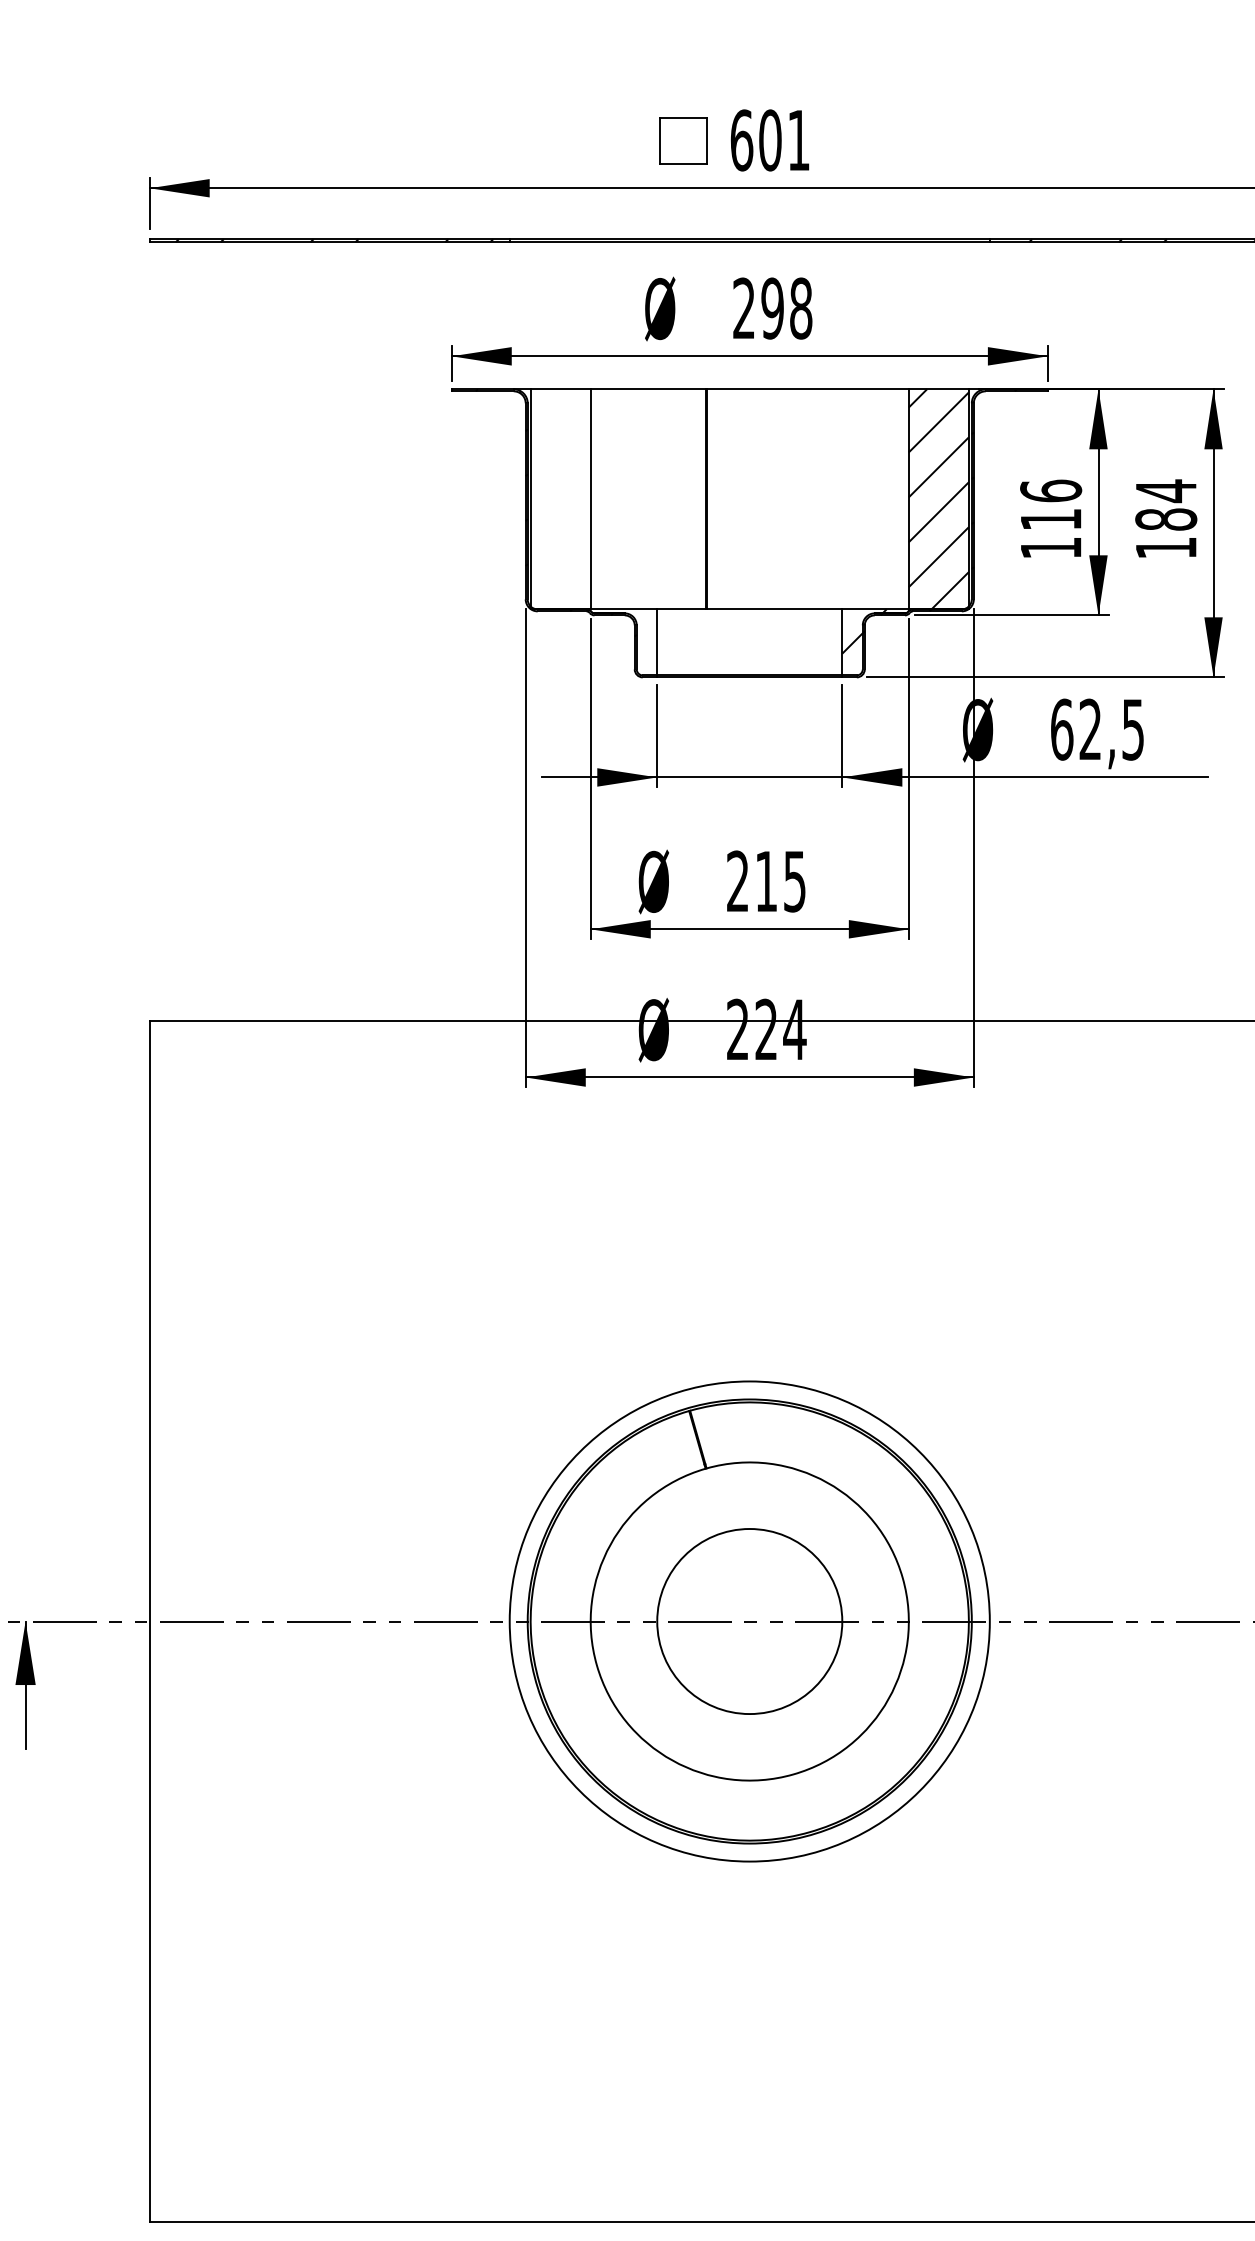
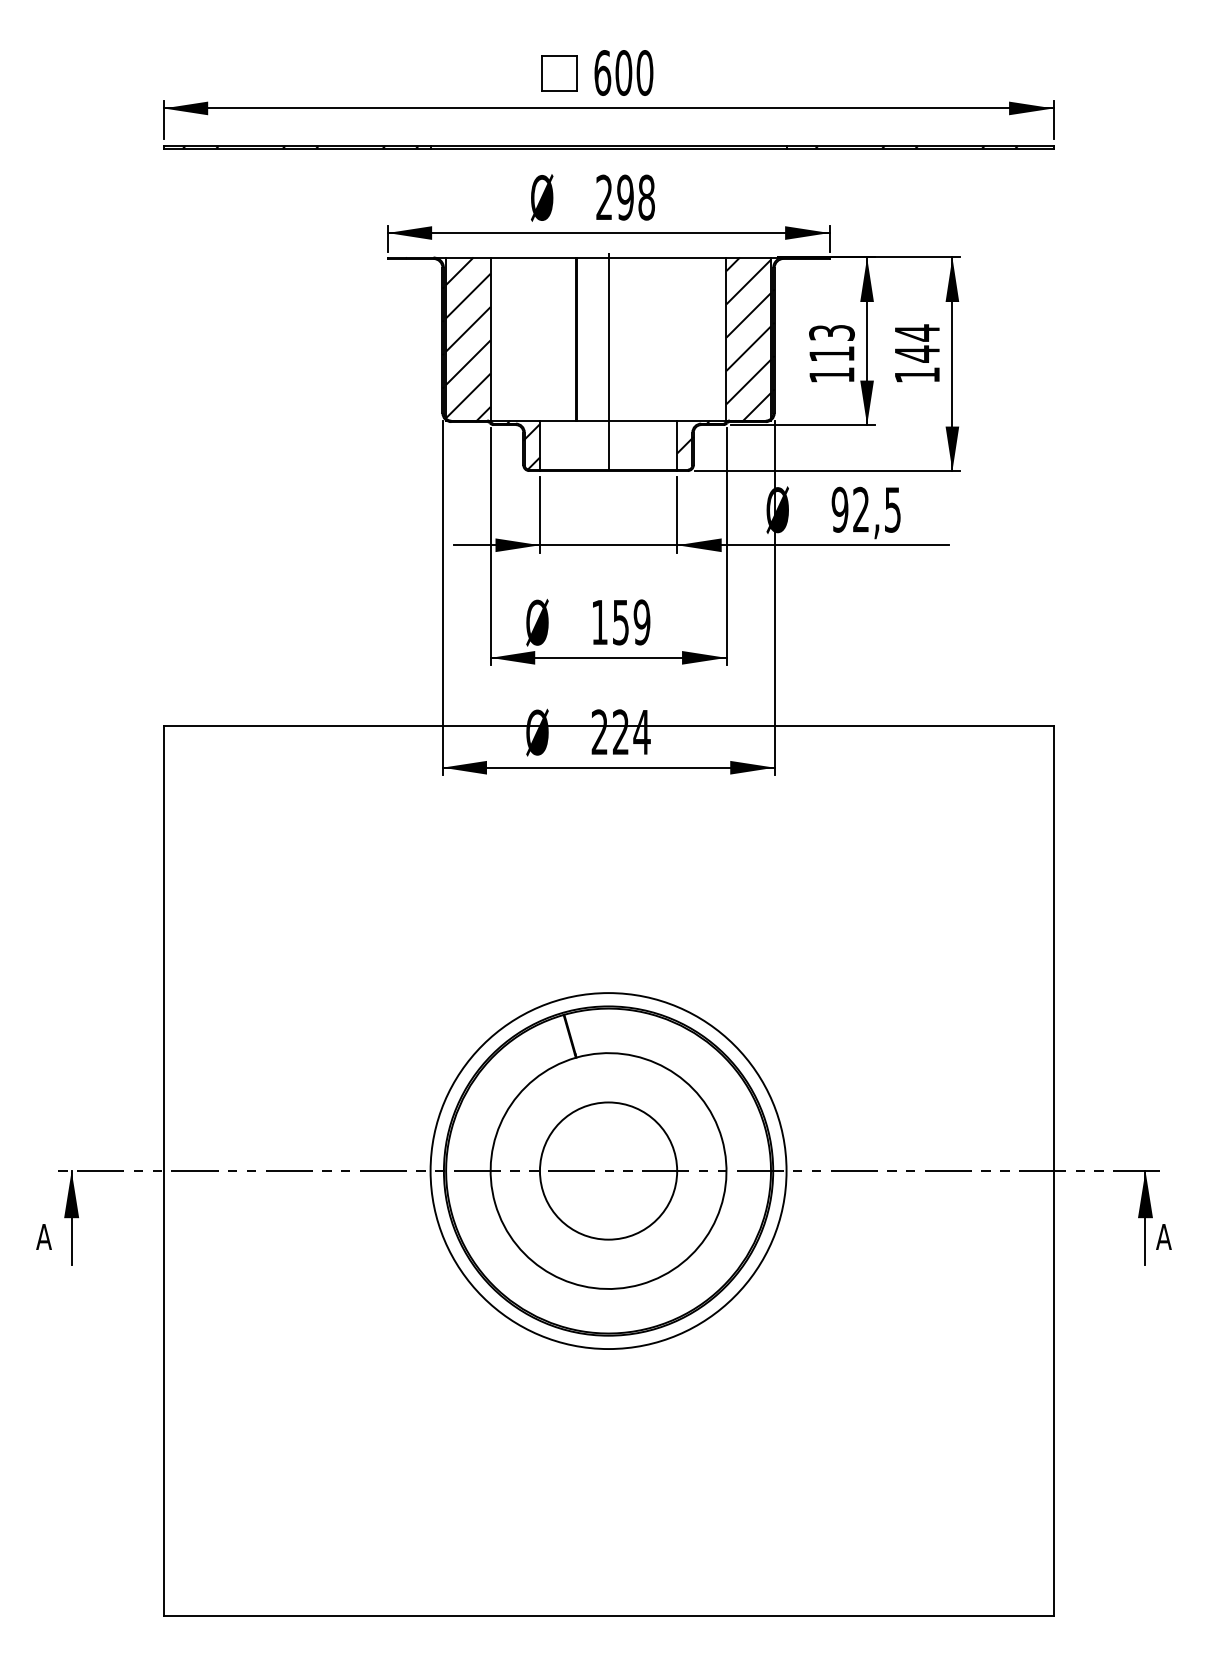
text: (798, 139) -> (644, 72), 601 -> 600
text: (1050, 490) -> (831, 332), 116 -> 113
hatch: (560, 498) -> (468, 338), added
text: (1166, 518) -> (917, 353), 184 -> 144
line: (749, 529) -> (608, 361), added
hatch: (635, 641) -> (523, 444), added
text: (1061, 729) -> (839, 509), 62,5 -> 92,5
text: (765, 881) -> (620, 622), 215 -> 159

